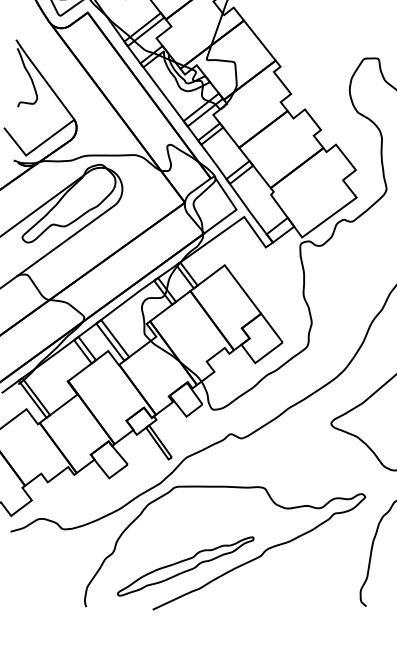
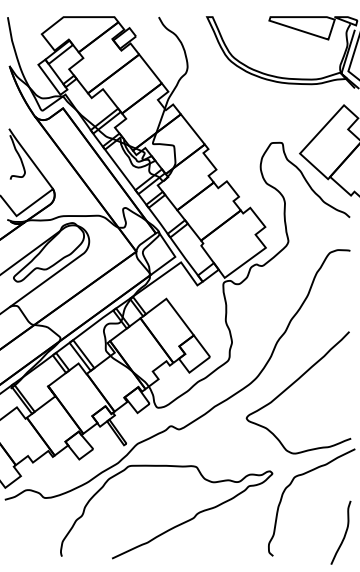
part: (185, 565) -> (136, 525), removed

